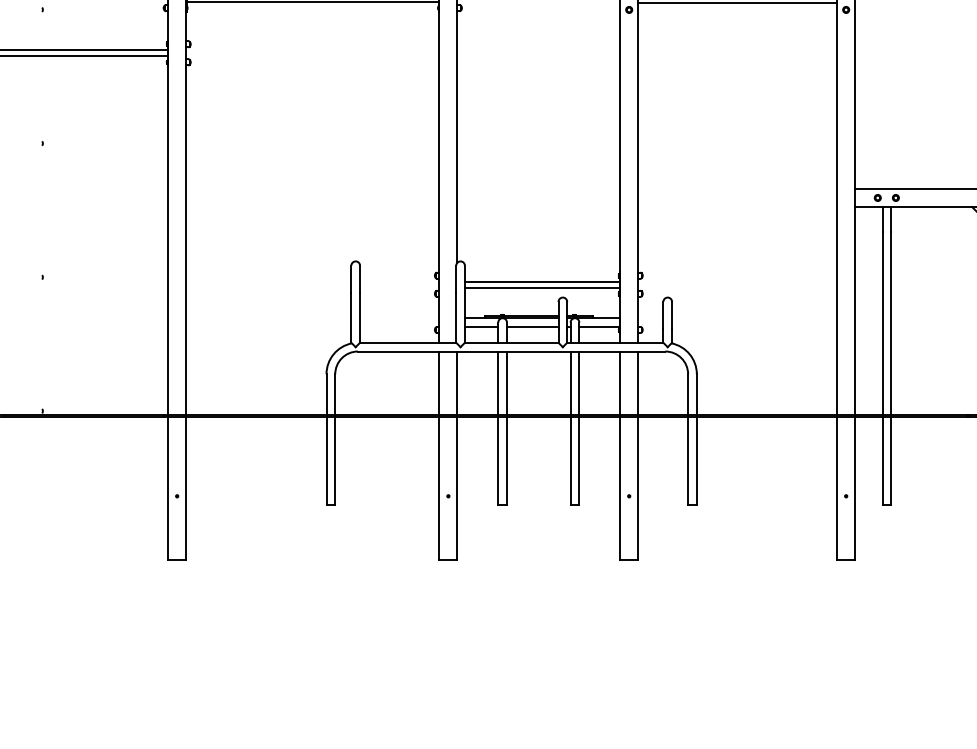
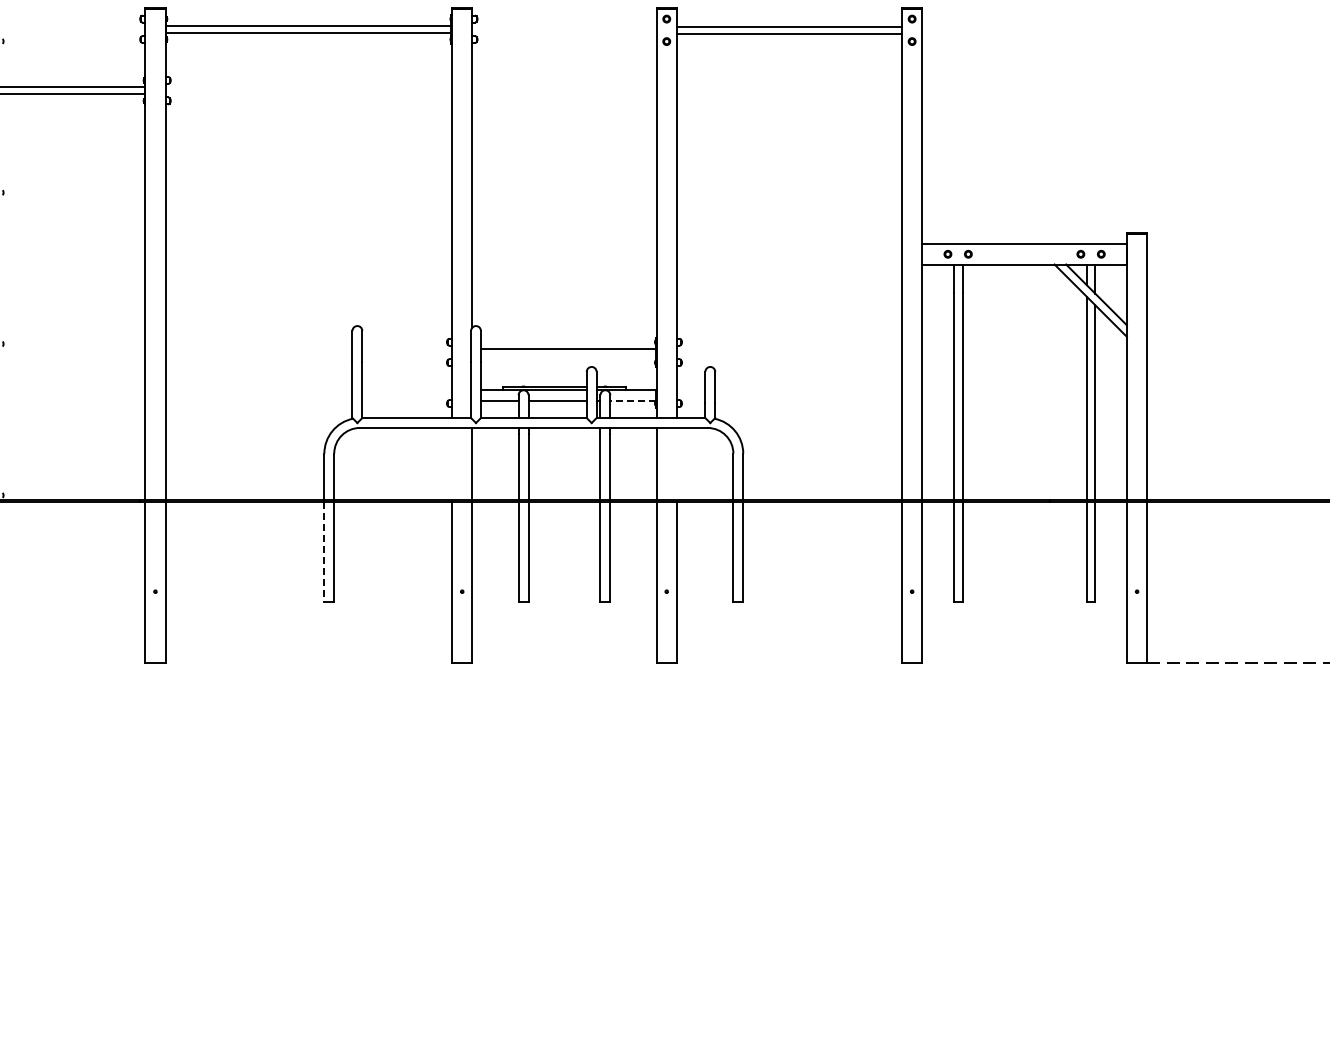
line: (541, 287) -> (567, 355), removed
line: (599, 327) -> (633, 400), solid -> dashed
line: (439, 382) -> (452, 463), removed
line: (637, 382) -> (676, 463), removed
line: (326, 461) -> (324, 552), solid -> dashed

